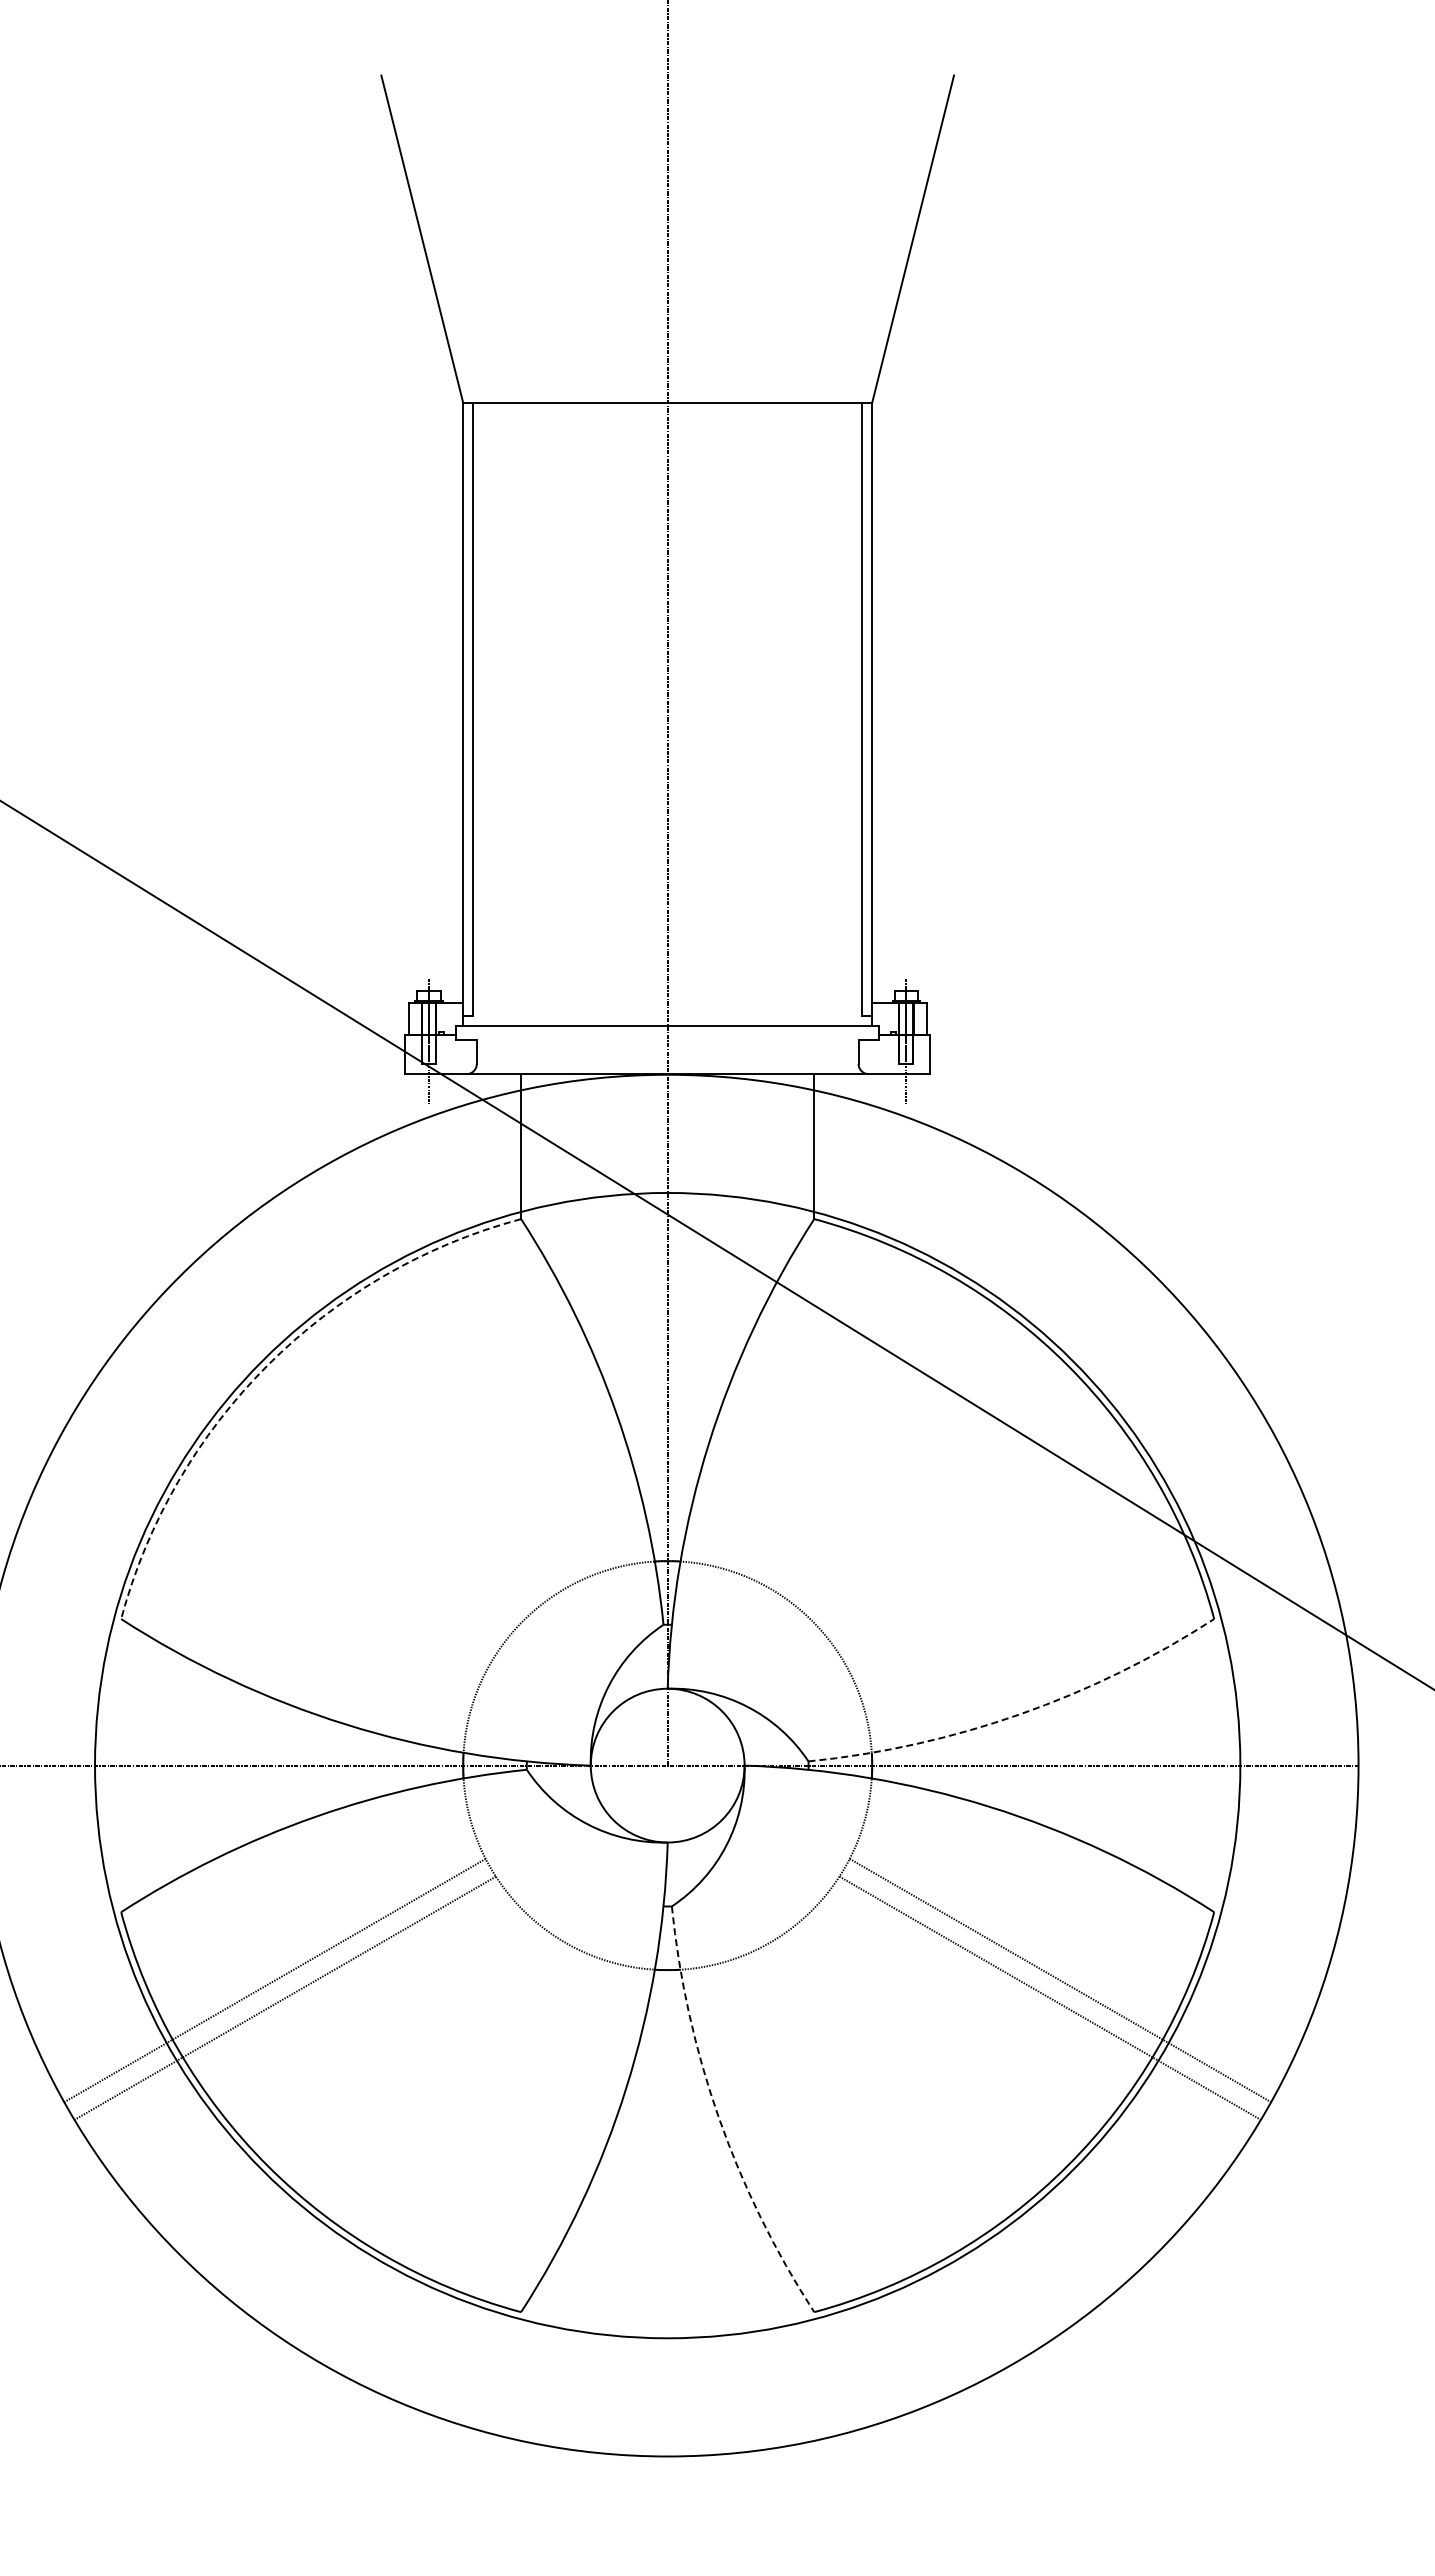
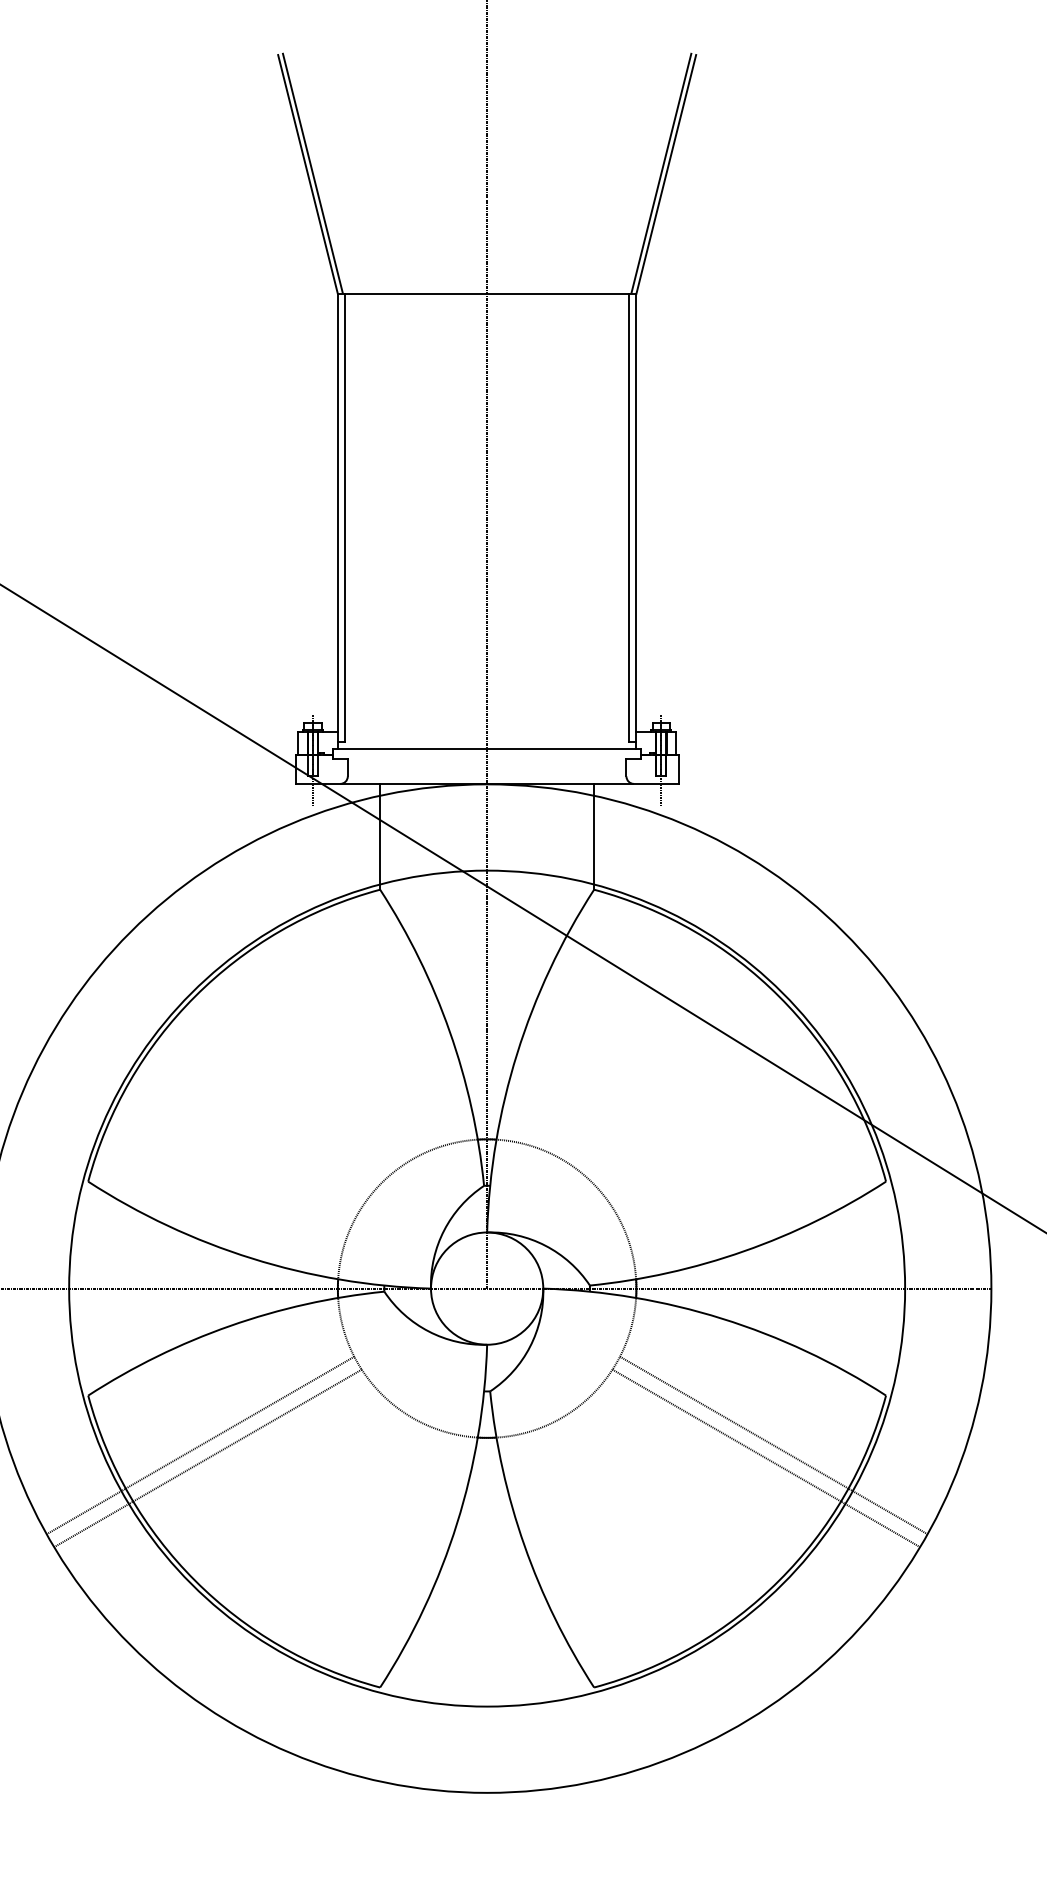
line: (428, 237) -> (312, 173), added
line: (906, 237) -> (661, 173), added
arc: (267, 1365) -> (195, 996), dashed -> solid
arc: (1019, 1714) -> (743, 1251), dashed -> solid
arc: (718, 2117) -> (524, 1545), dashed -> solid

